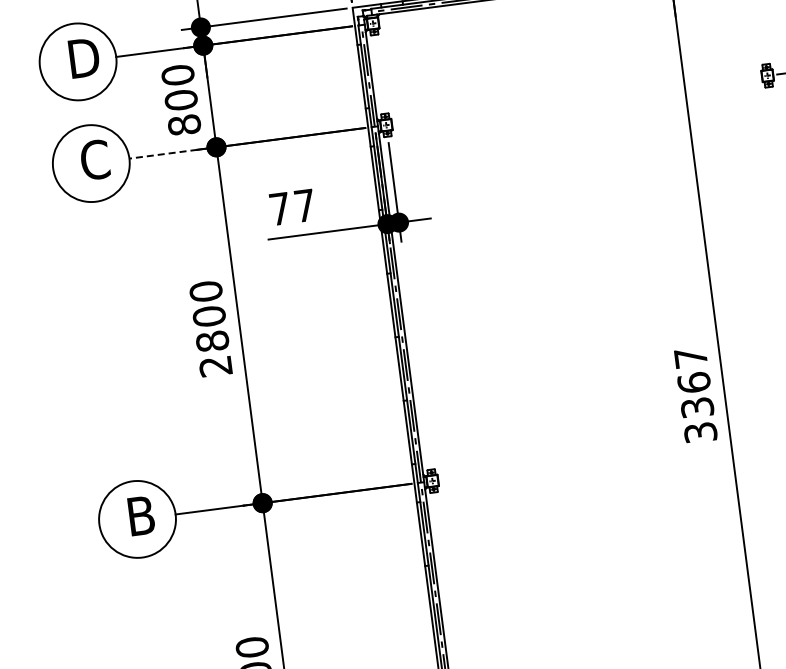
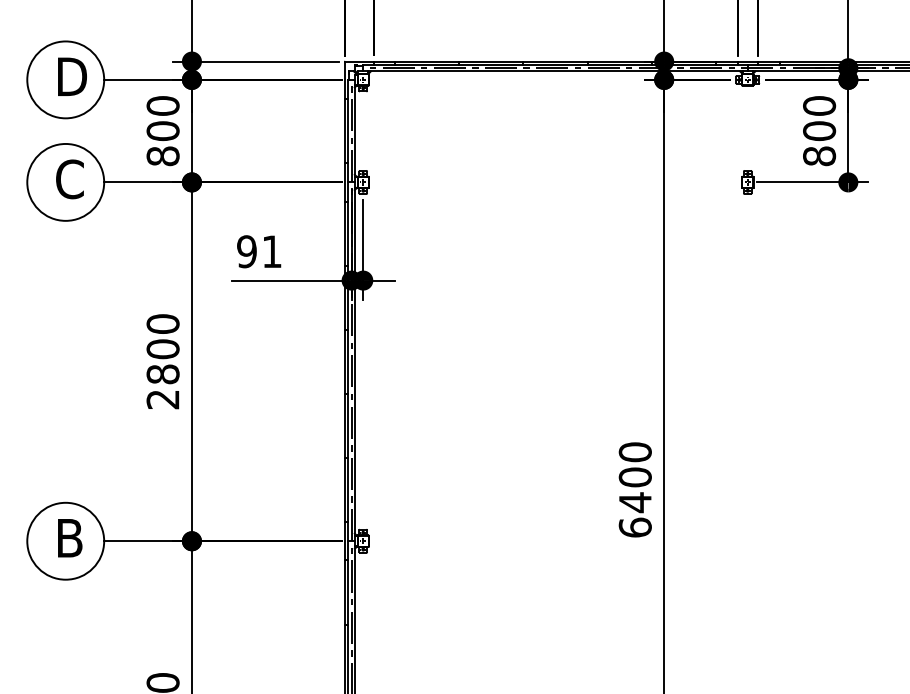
line: (162, 154) -> (137, 182), dashed -> solid
text: (292, 207) -> (259, 251), 77 -> 91
text: (694, 394) -> (634, 489), 3367 -> 6400

